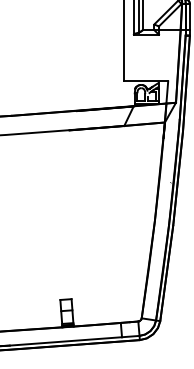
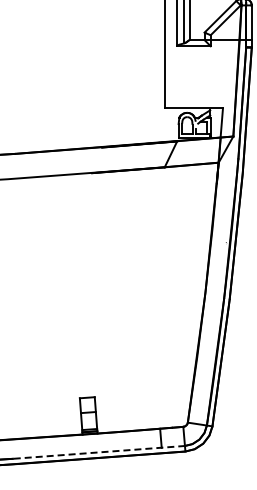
line: (75, 340) -> (99, 452), solid -> dashed

